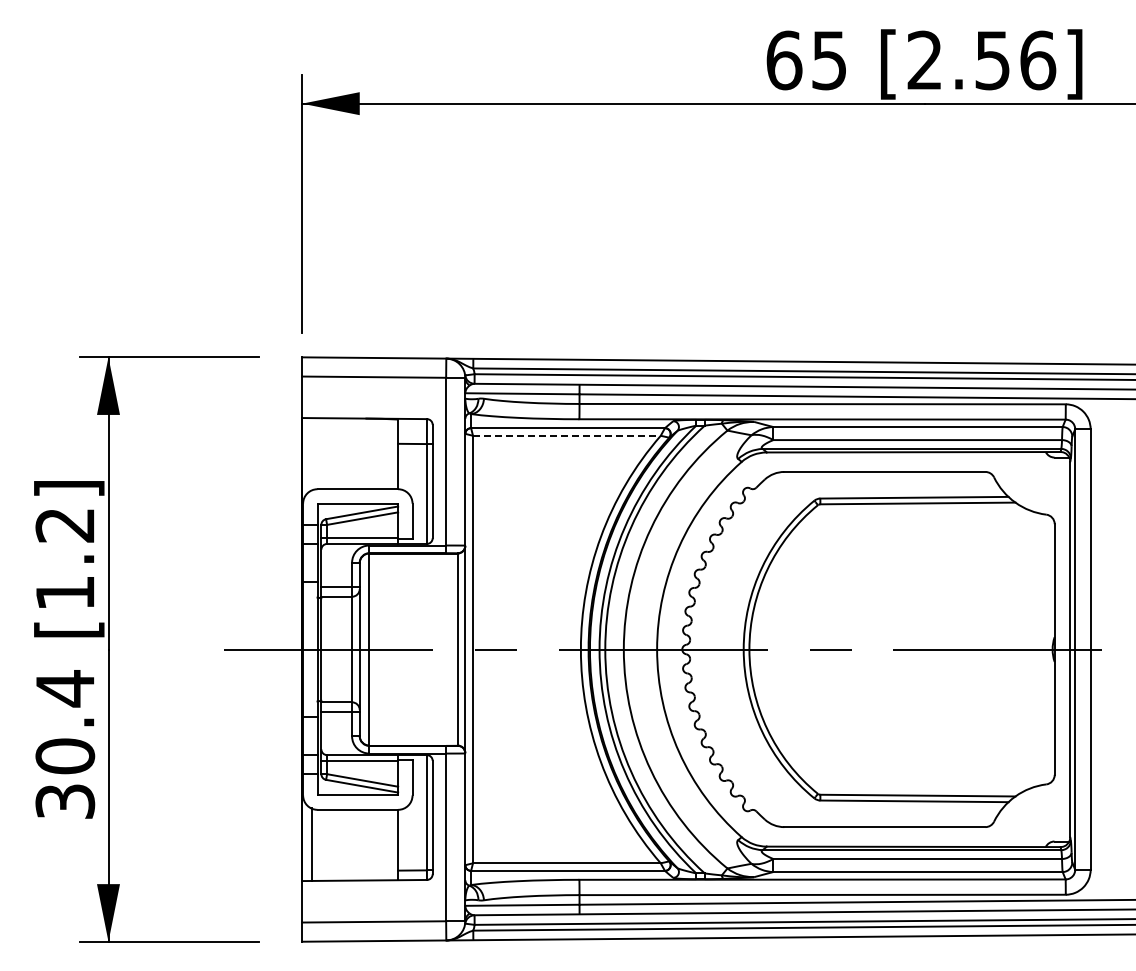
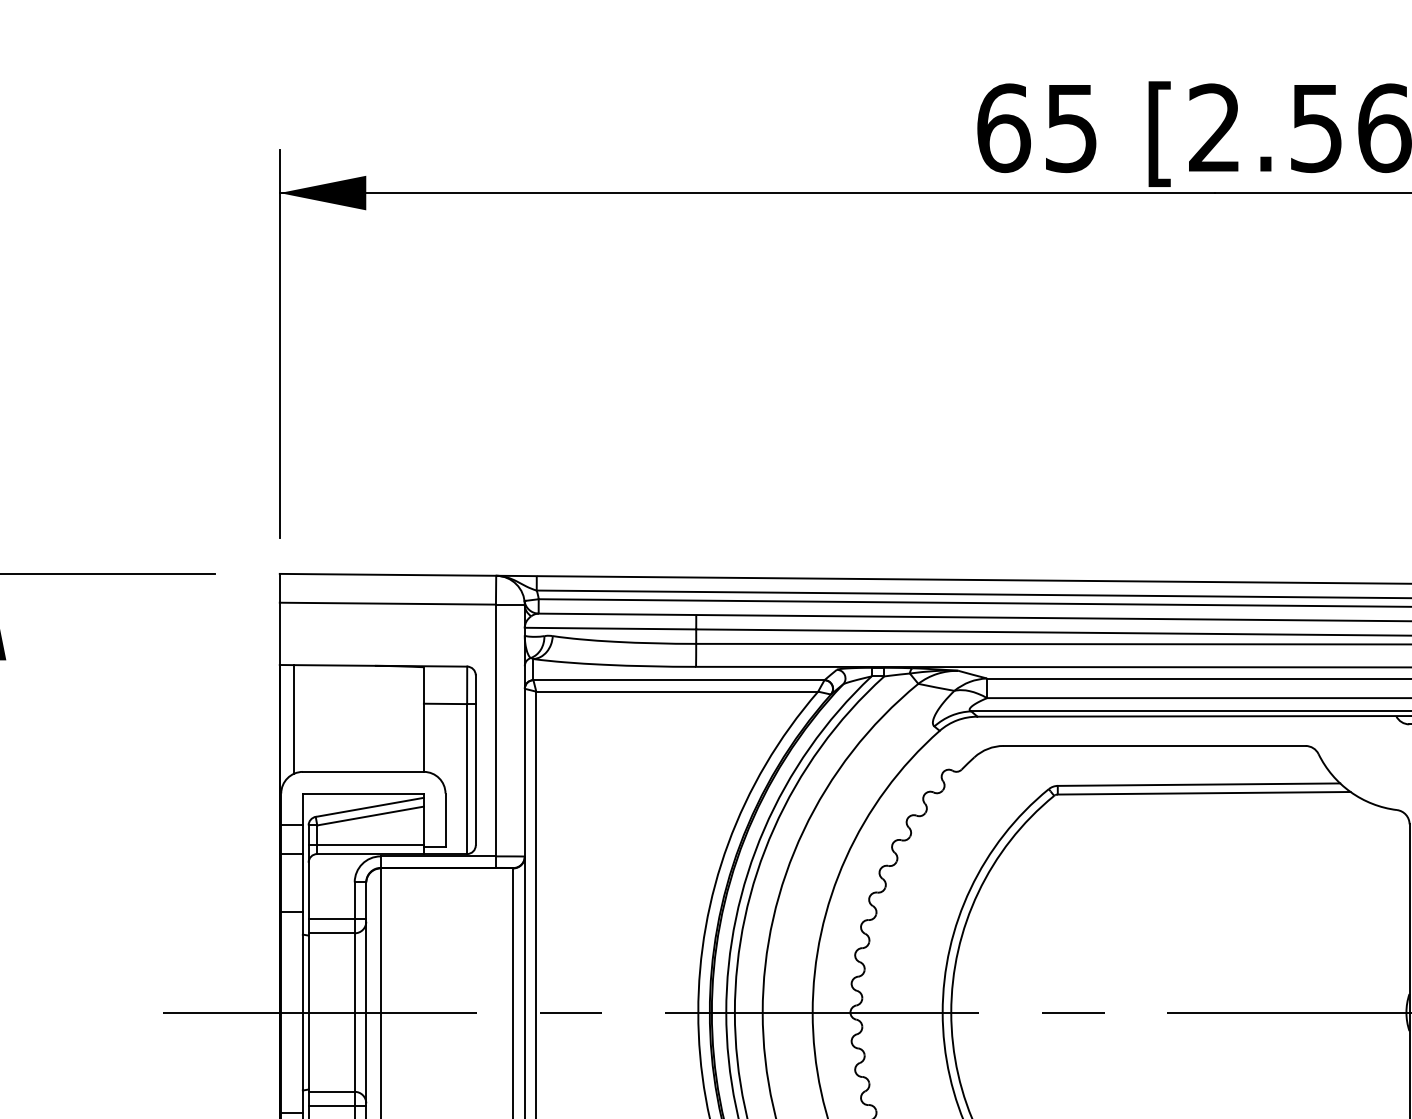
line: (566, 435) -> (676, 691), dashed -> solid
line: (311, 454) -> (293, 719), added

